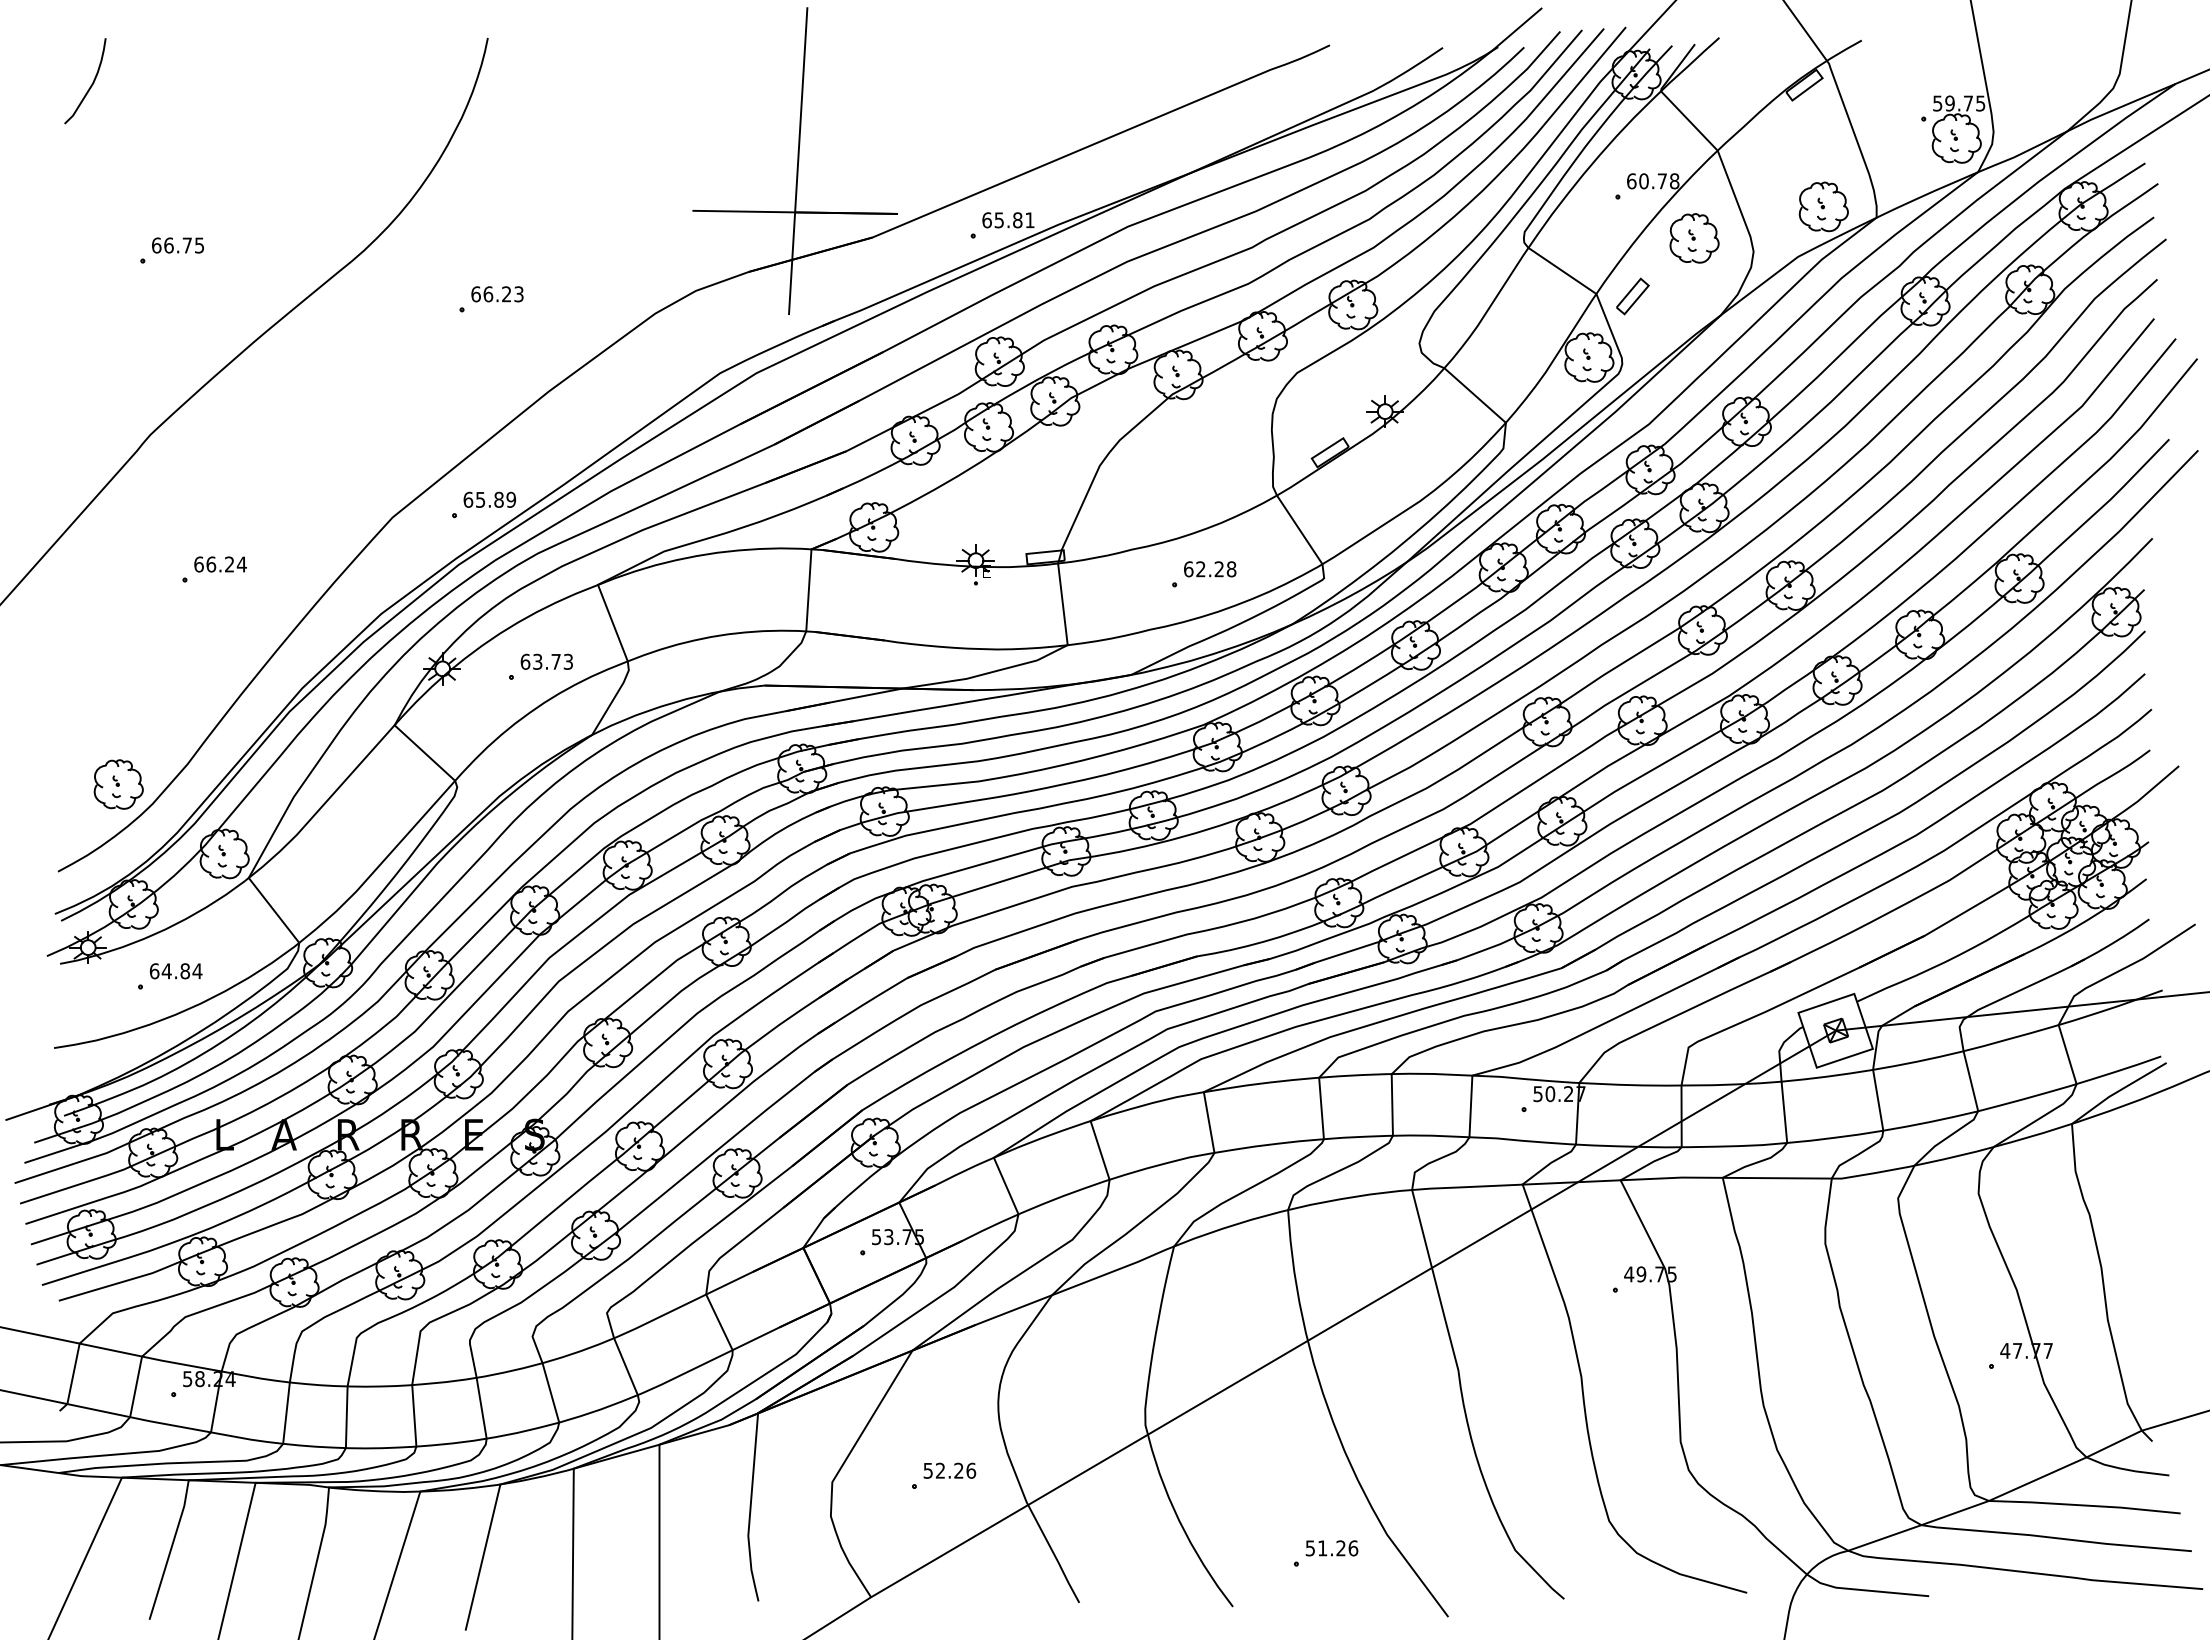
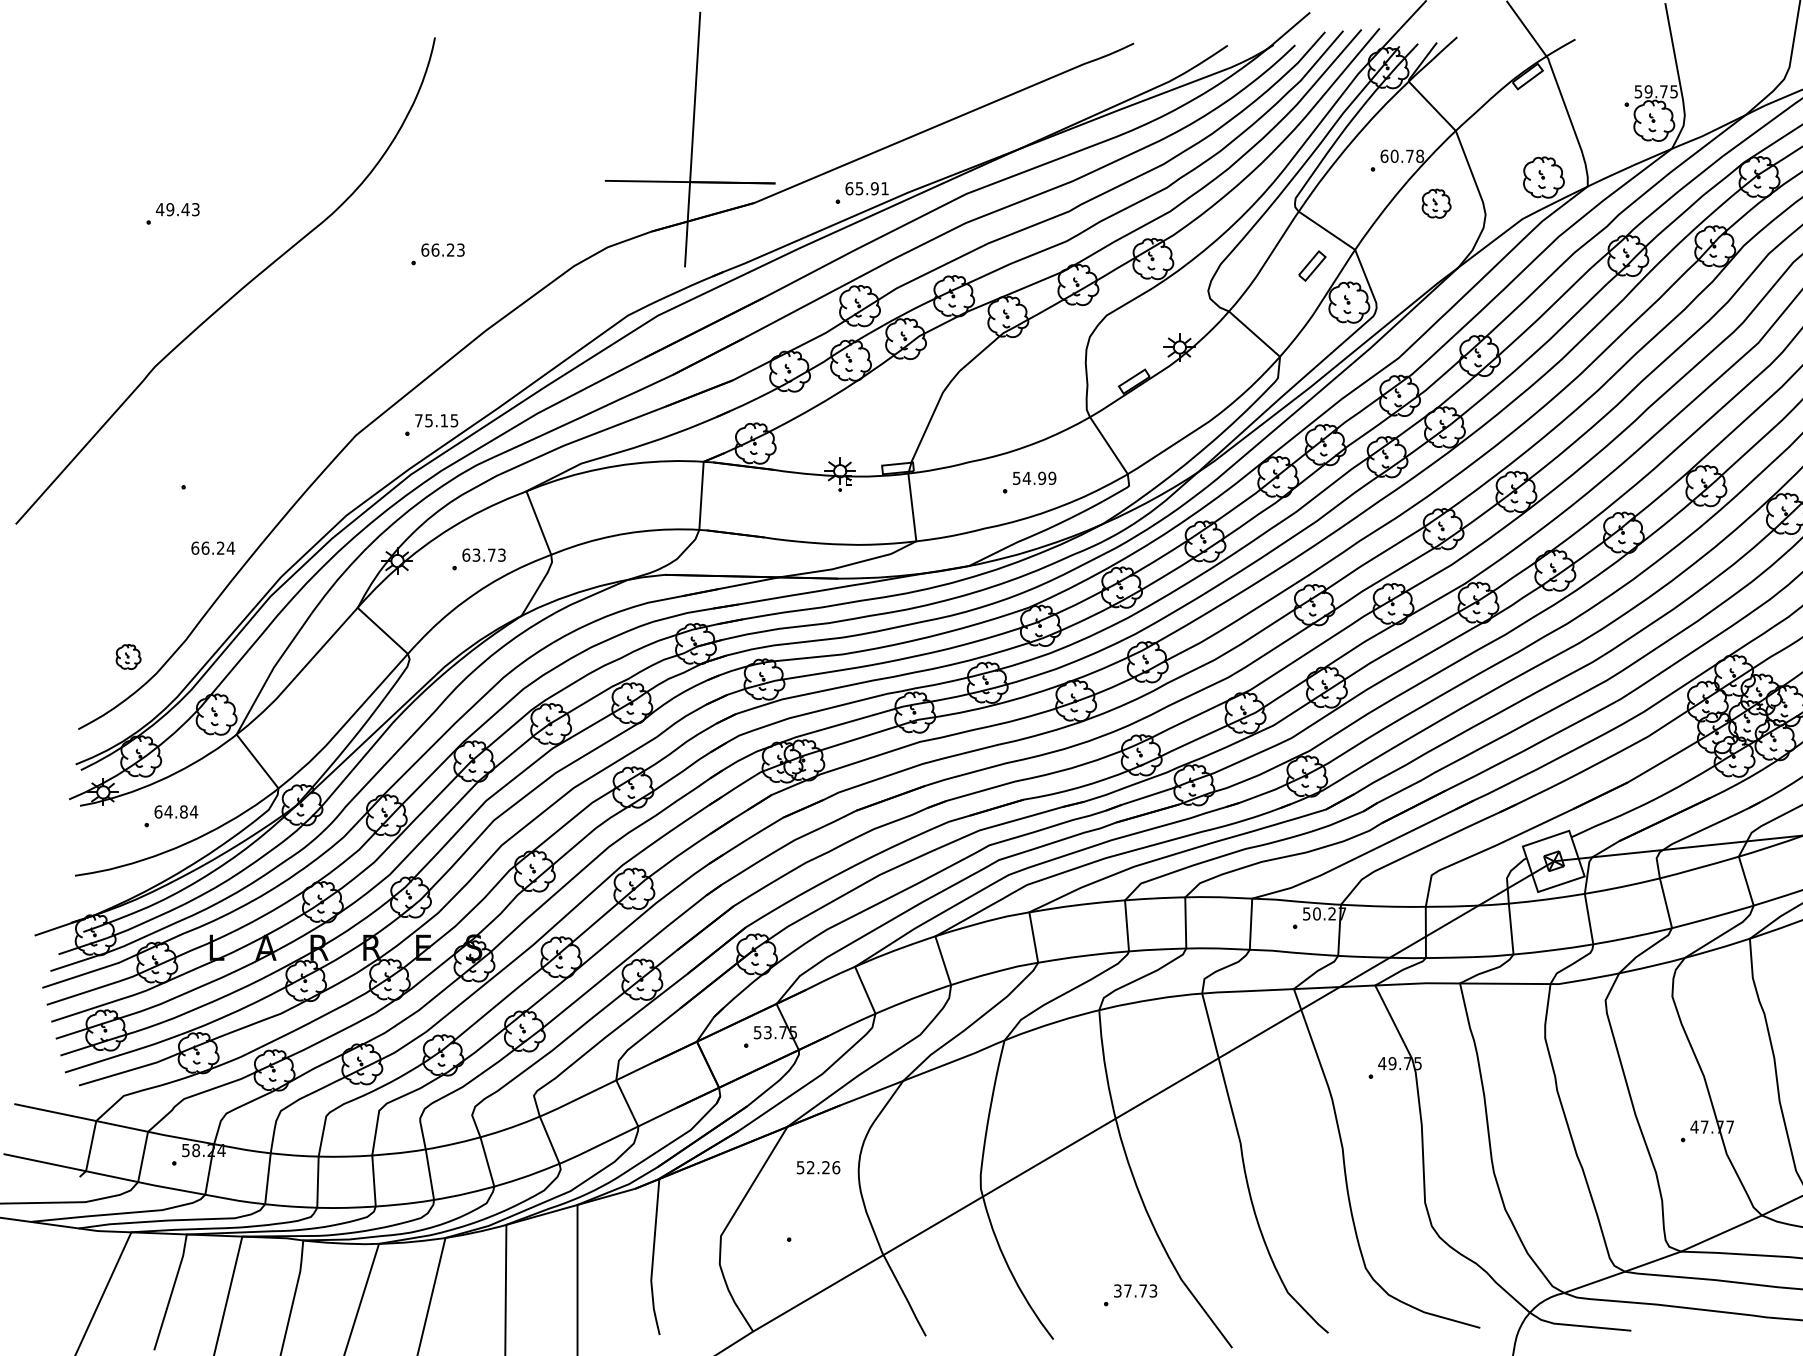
curve: (90, 85) -> (105, 76), removed
text: (1017, 220) -> (874, 188), 65.81 -> 65.91
part: (1694, 238) -> (1436, 203), size x0.7
text: (177, 245) -> (177, 209), 66.75 -> 49.43
part: (1632, 296) -> (1312, 266), moved
text: (489, 499) -> (436, 420), 65.89 -> 75.15
text: (220, 564) -> (213, 548), moved
text: (1210, 569) -> (1034, 478), 62.28 -> 54.99
part: (118, 784) -> (128, 656), size x0.6
text: (949, 1470) -> (818, 1167), moved
text: (1332, 1548) -> (1136, 1291), 51.26 -> 37.73

